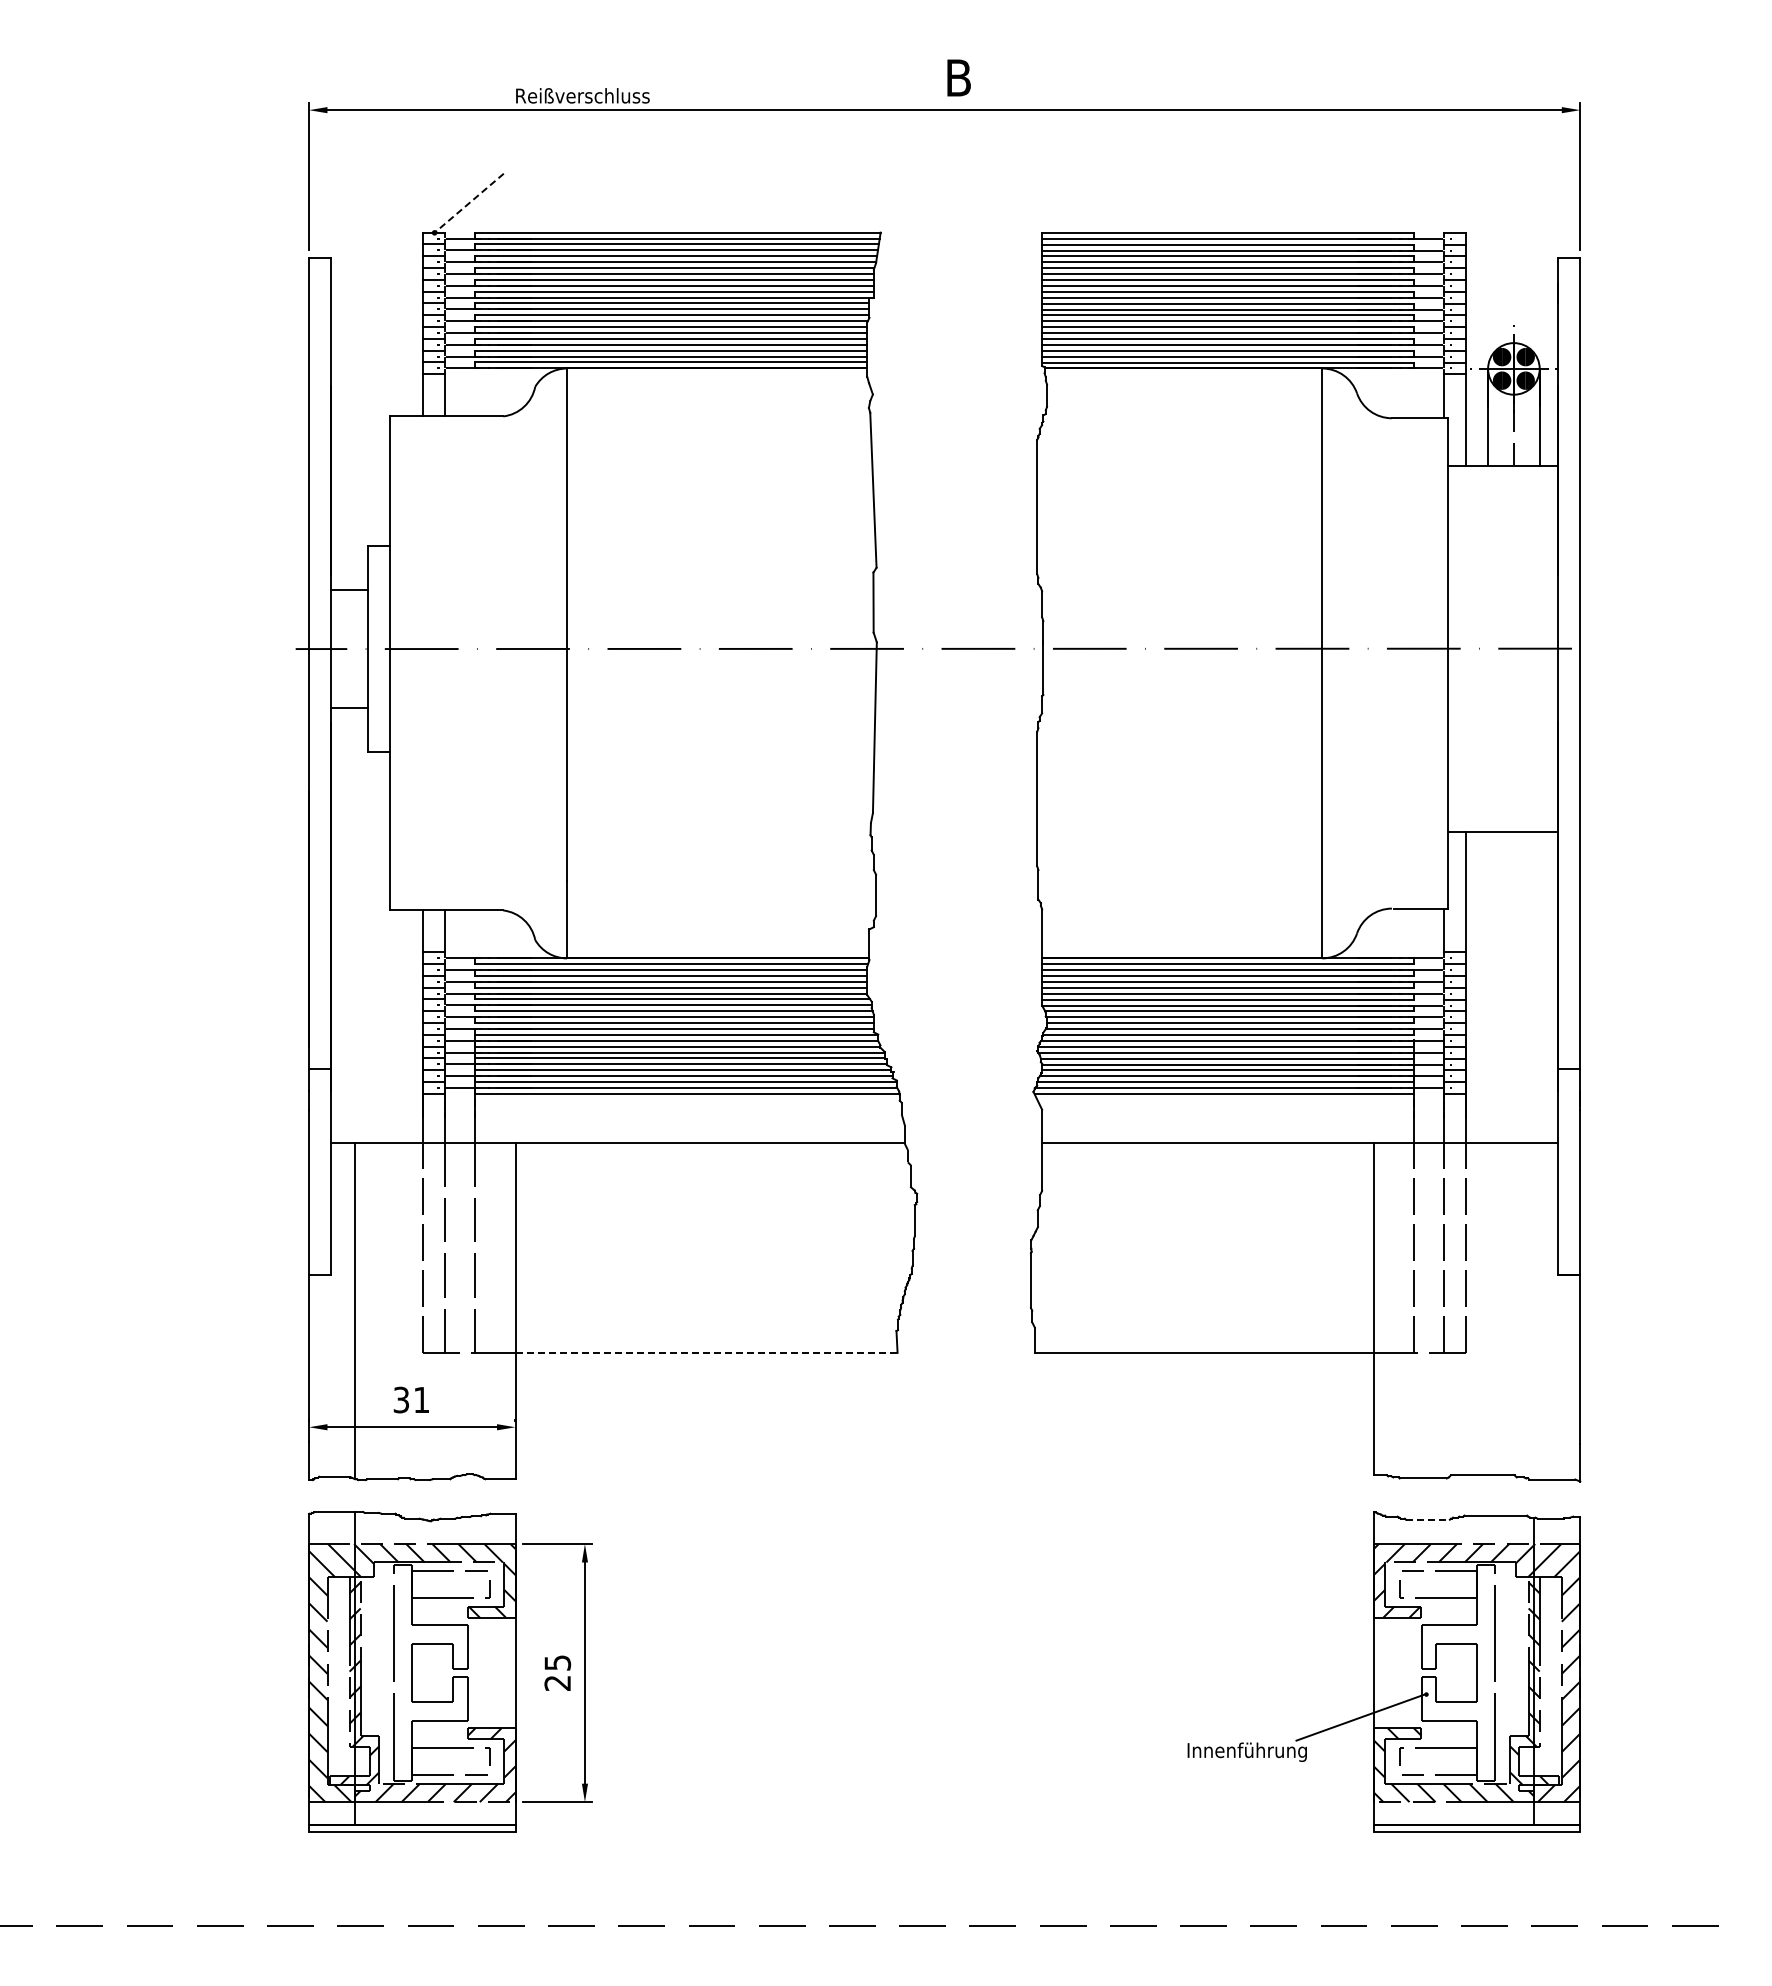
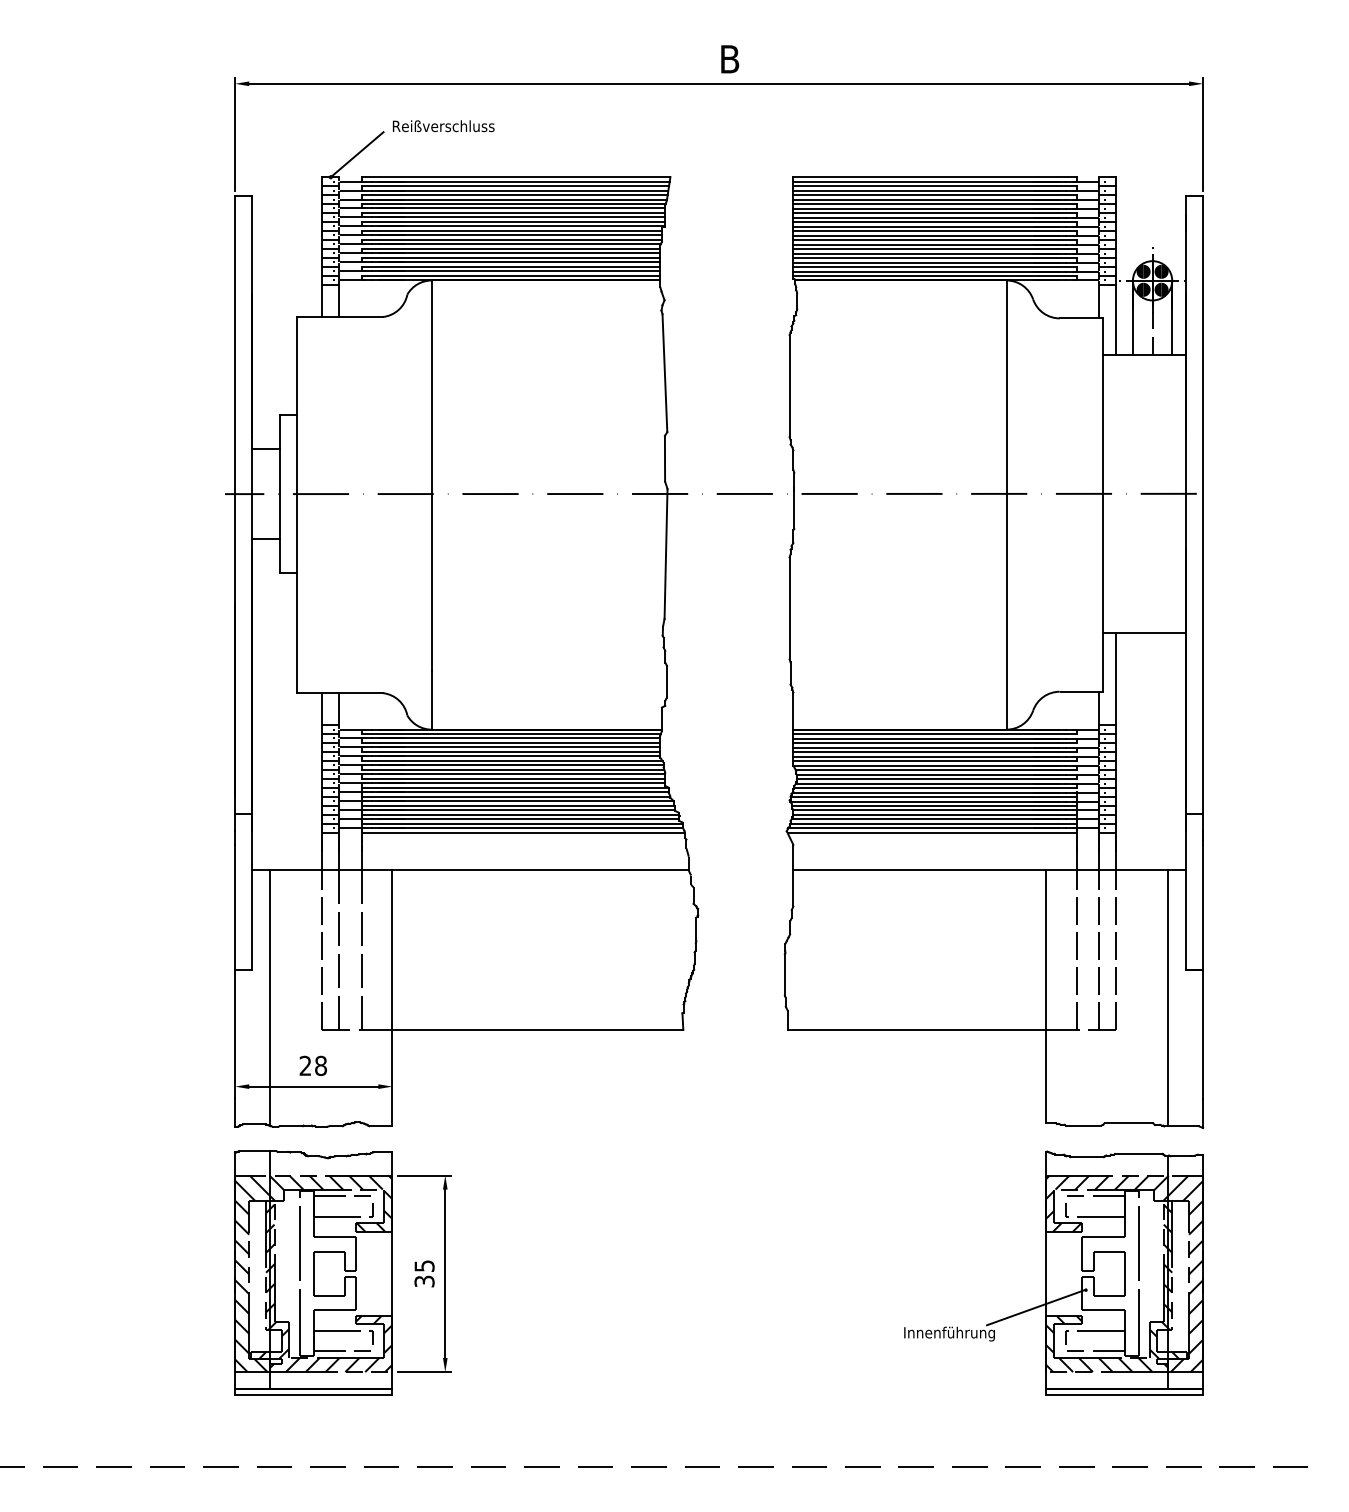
text: (582, 95) -> (443, 125), moved
line: (469, 203) -> (357, 154), dashed -> solid
line: (1534, 1310) -> (1168, 997), added
line: (707, 1352) -> (538, 1029), dashed -> solid
text: (411, 1399) -> (313, 1065), 31 -> 28
line: (1427, 1519) -> (1086, 1156), dashed -> solid
text: (557, 1682) -> (424, 1280), 25 -> 35

